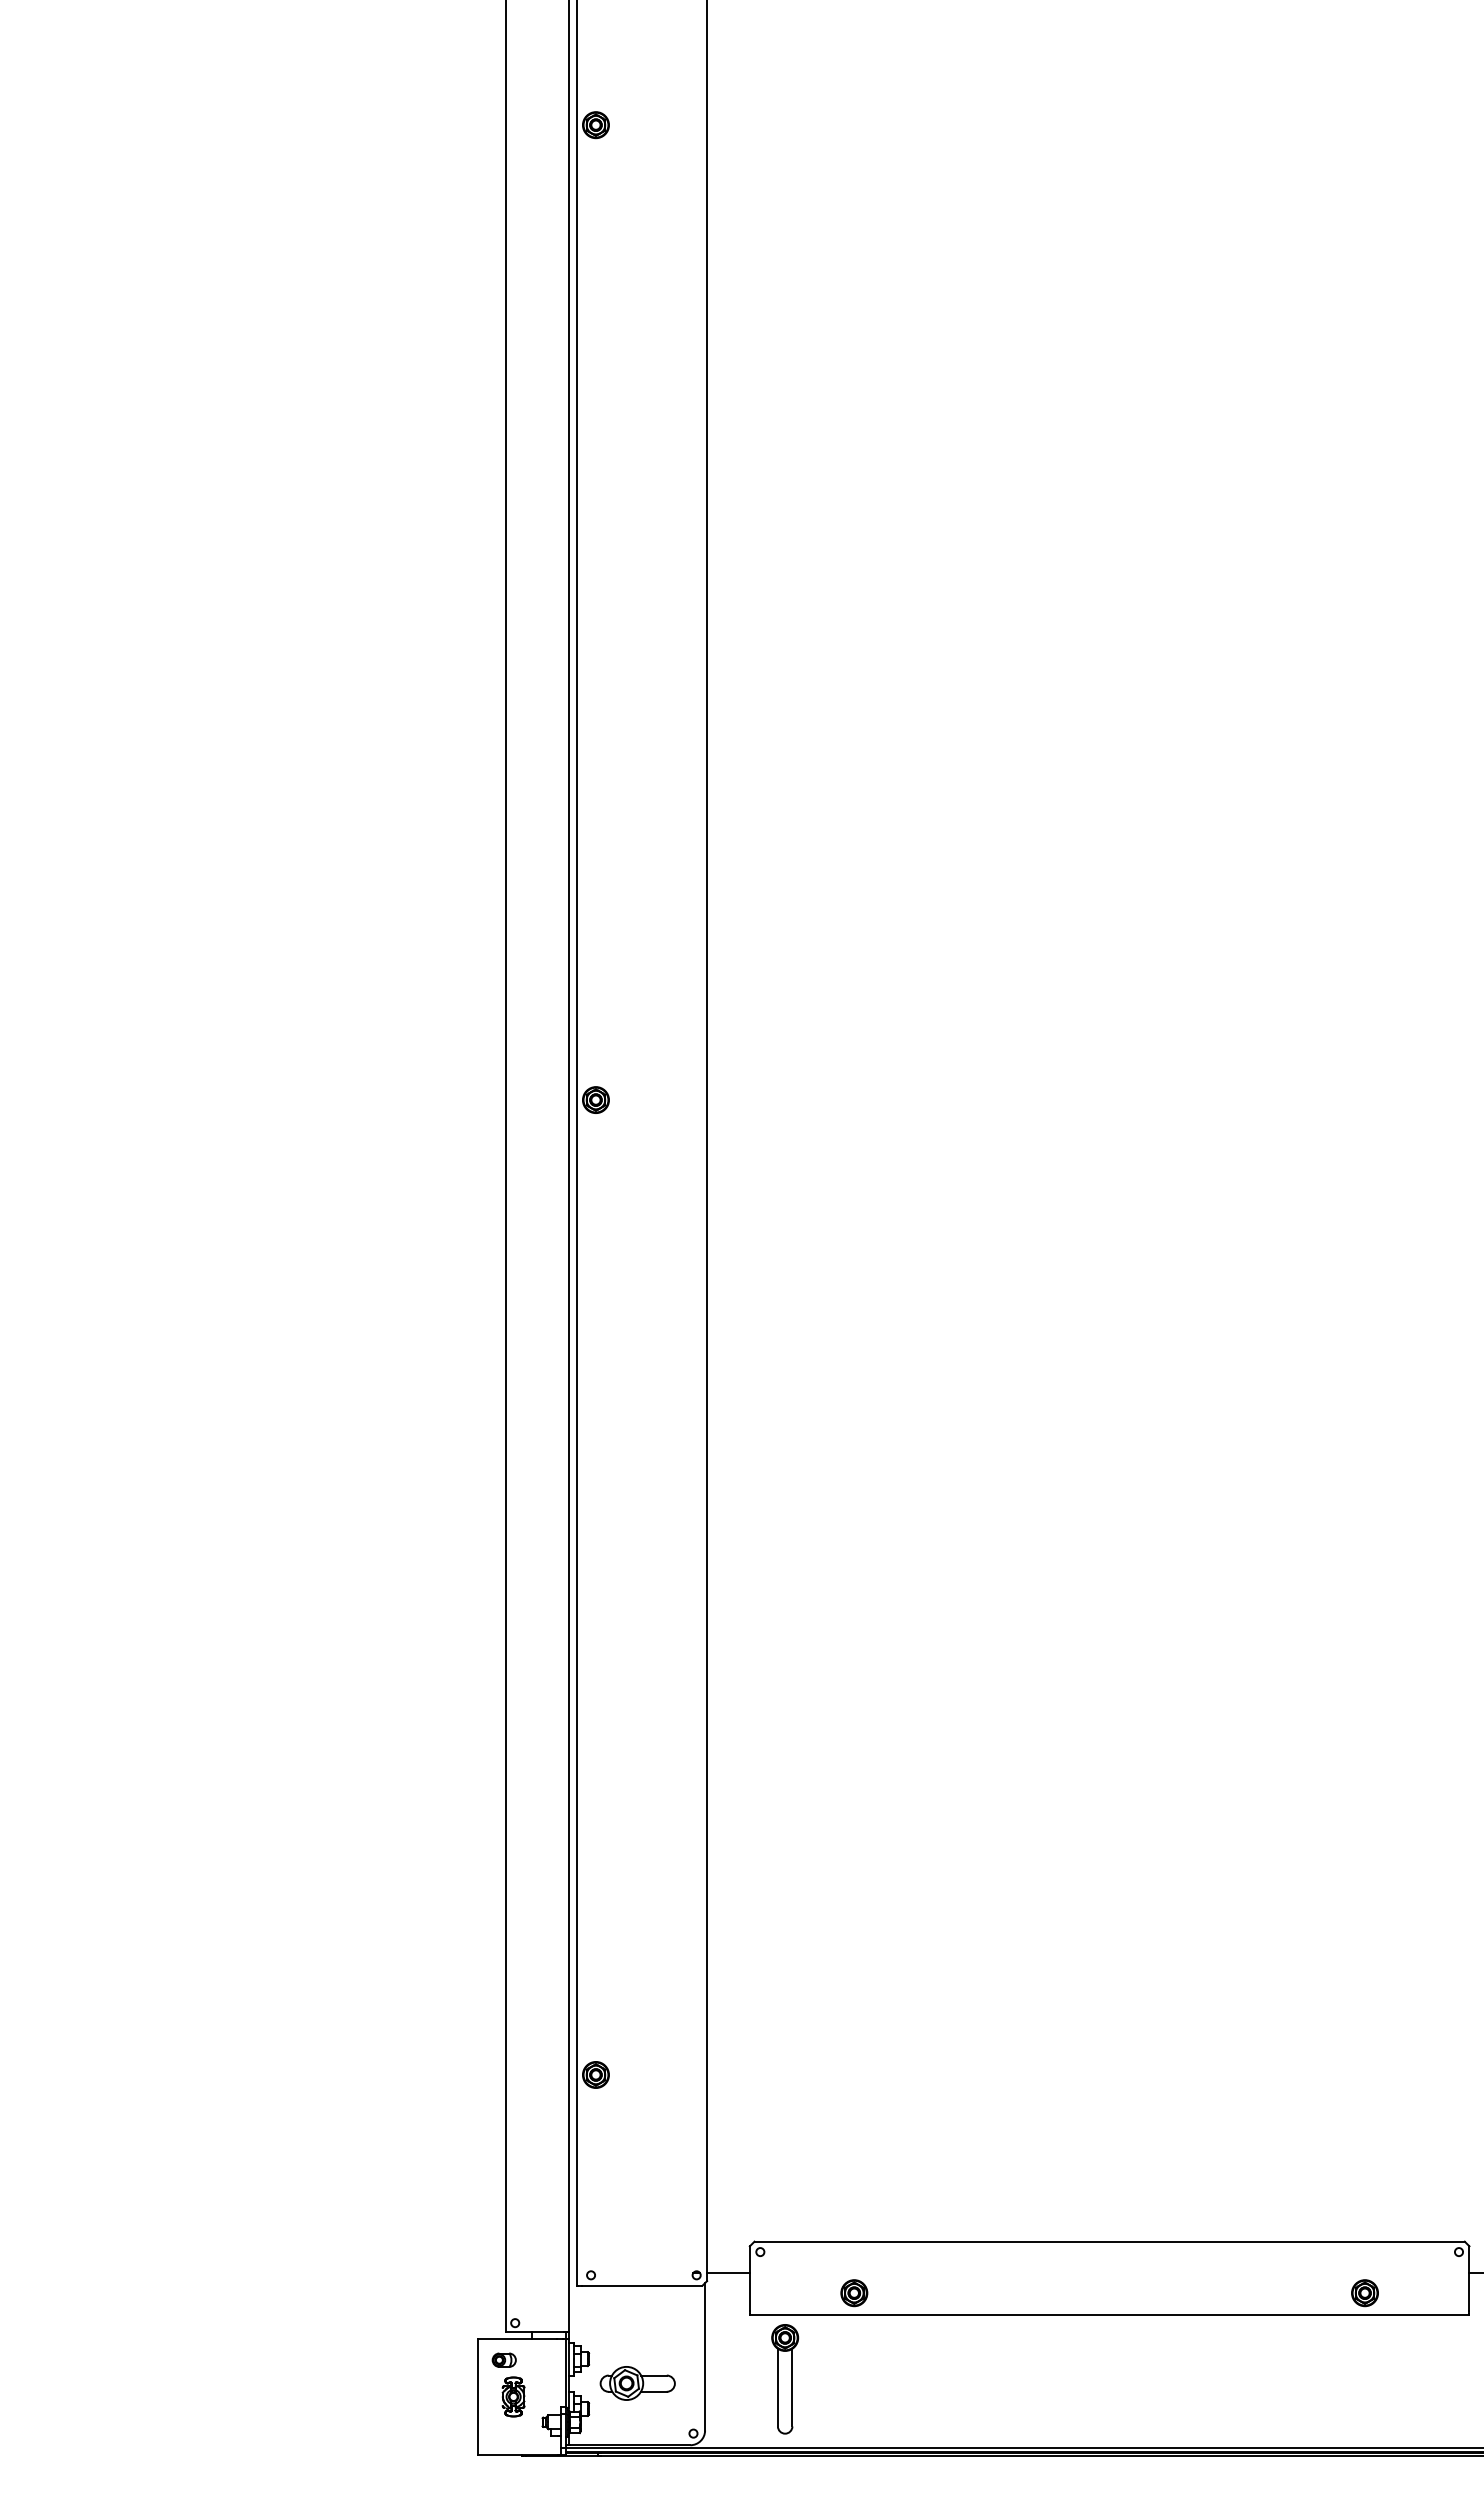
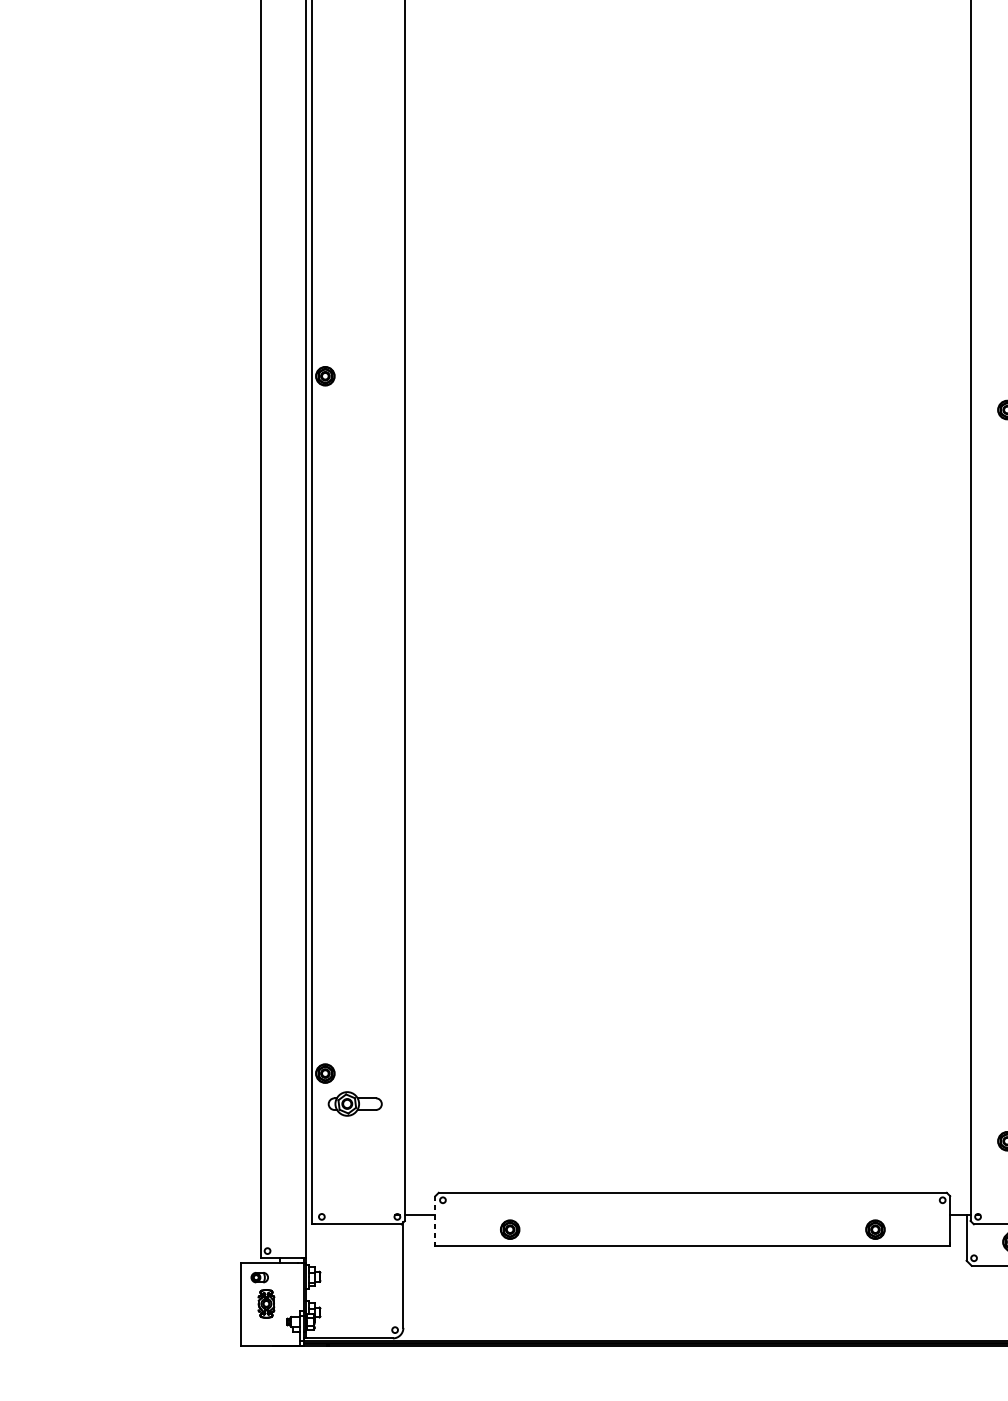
line: (749, 2279) -> (435, 1219), solid -> dashed
part: (785, 2379) -> (460, 1291), removed
part: (637, 2383) -> (355, 1104), moved

